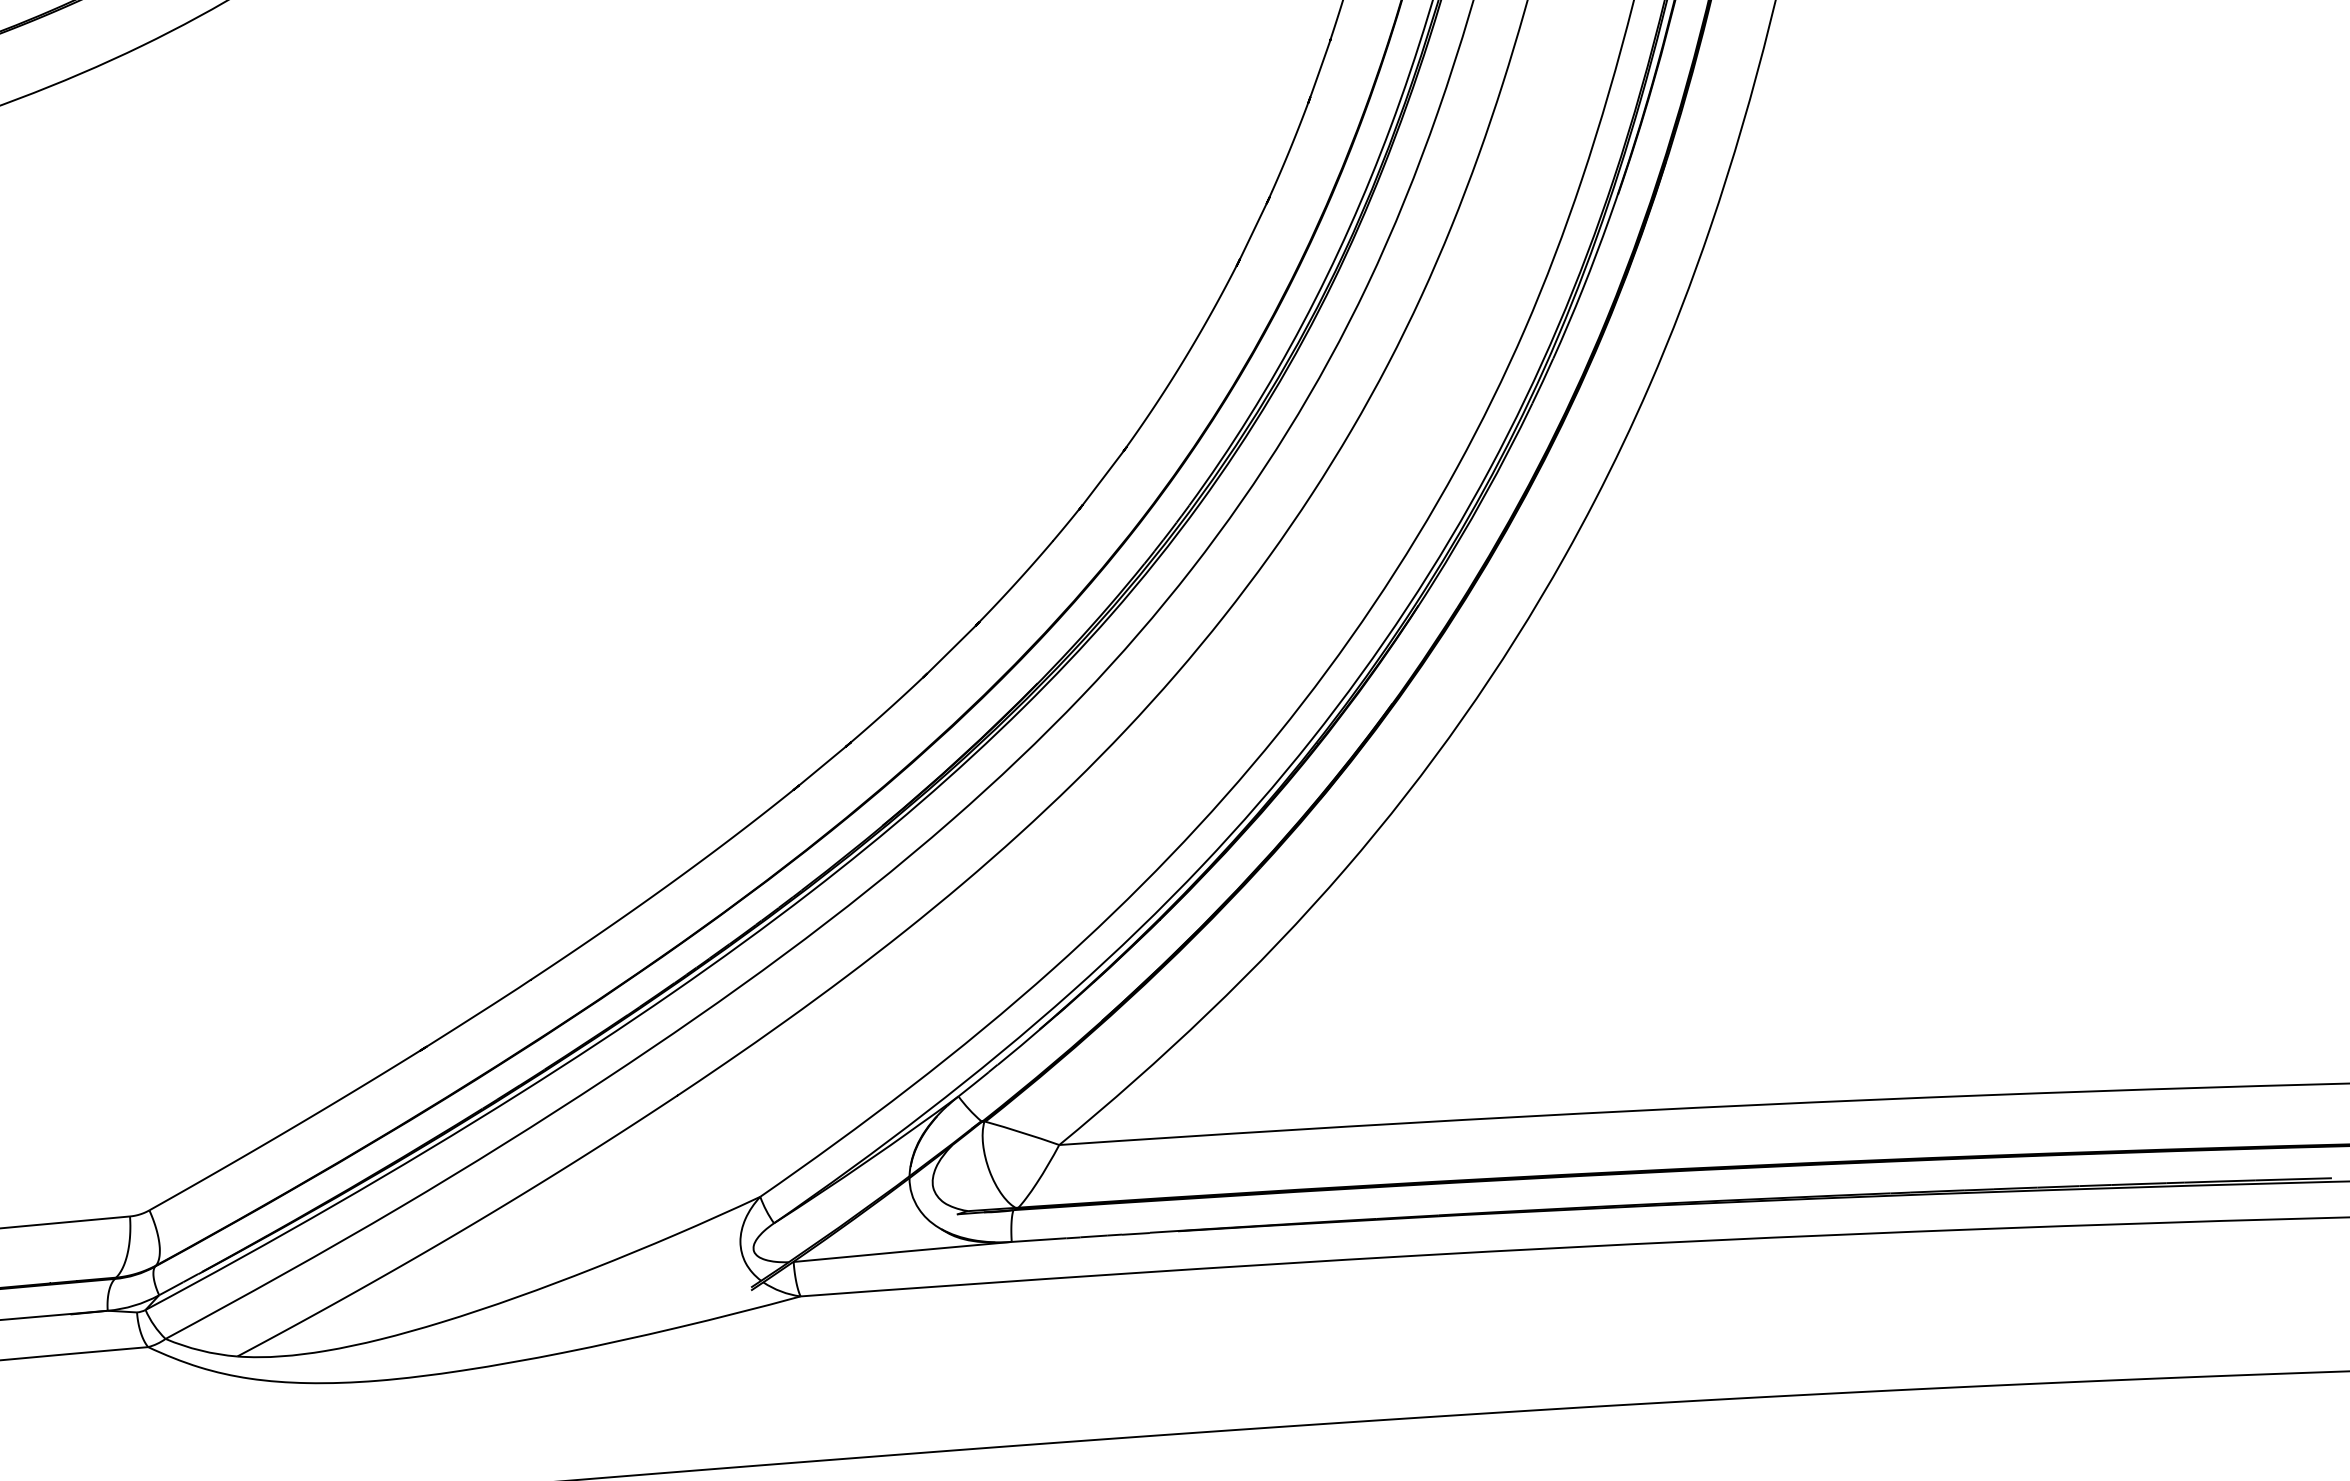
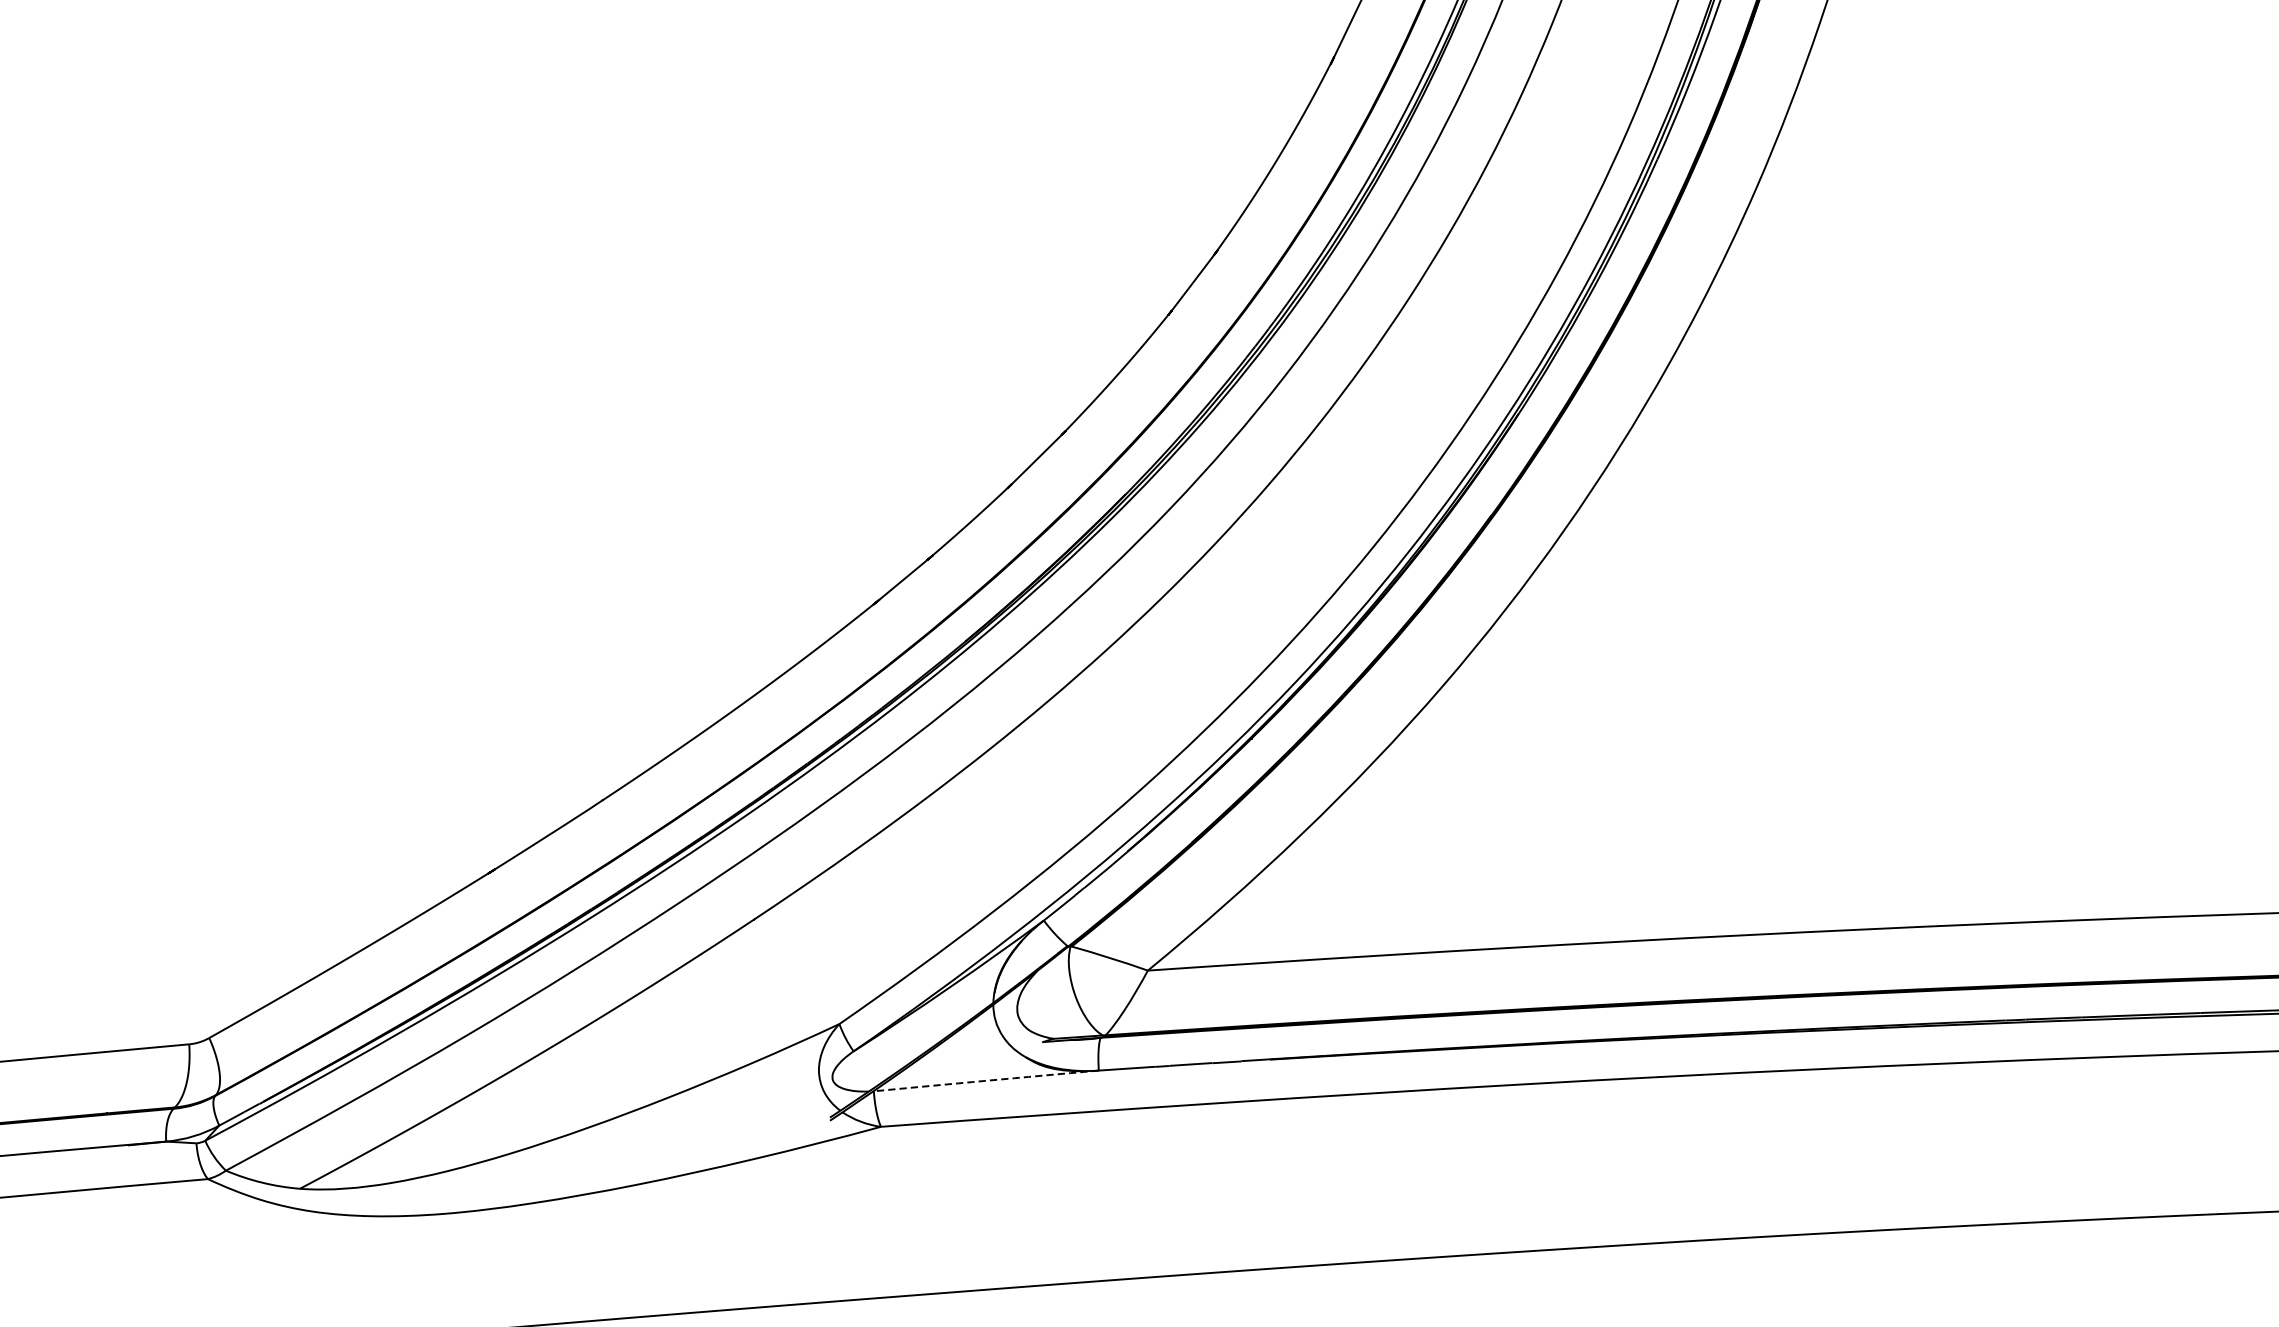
arc: (902, 1251) -> (986, 1080), solid -> dashed

